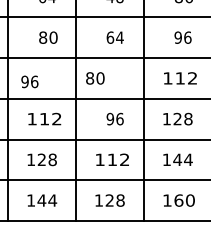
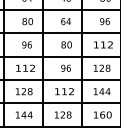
text: (95, 77) -> (66, 44), moved
text: (28, 81) -> (26, 44), moved

